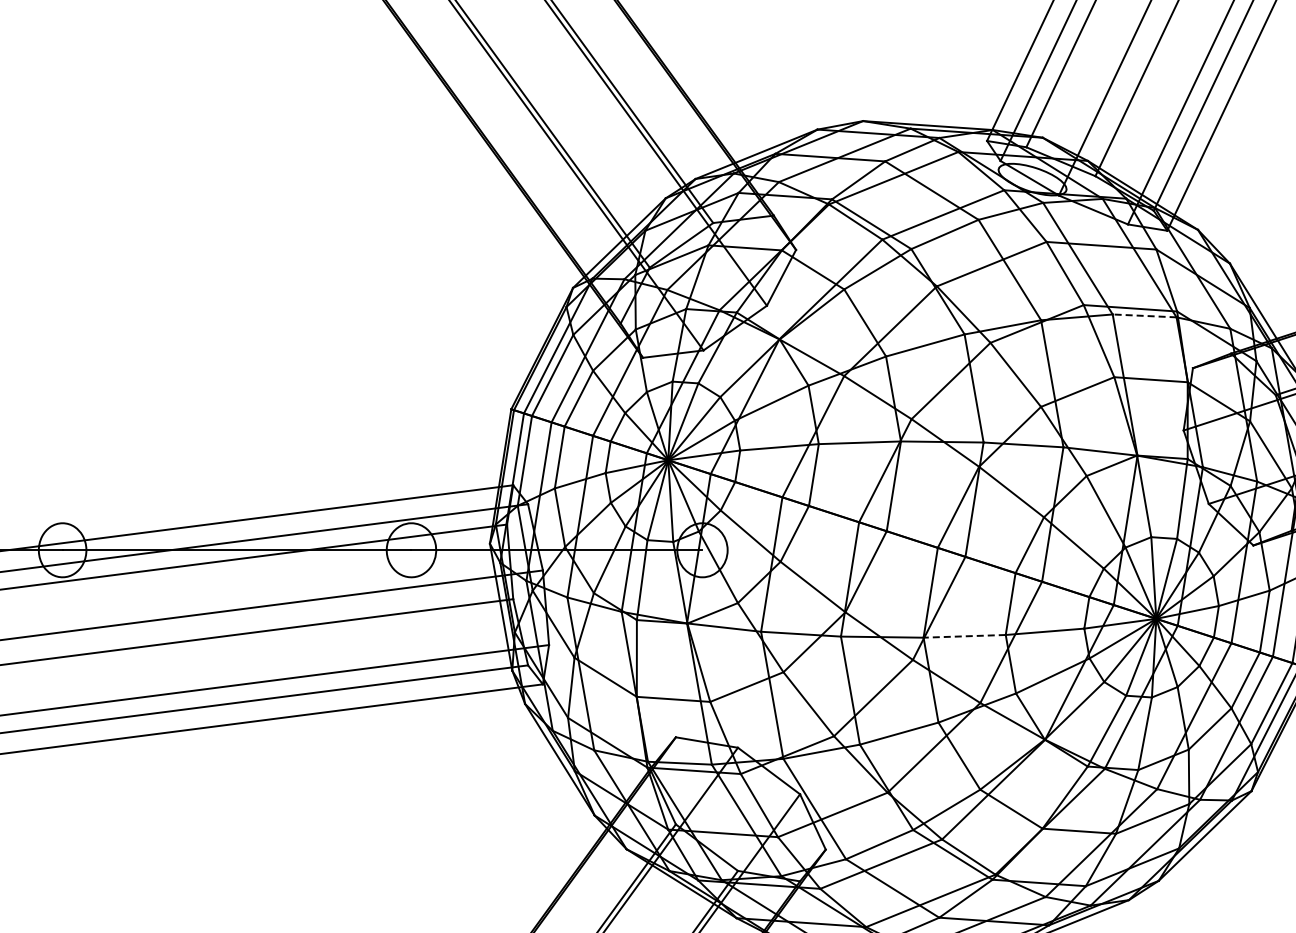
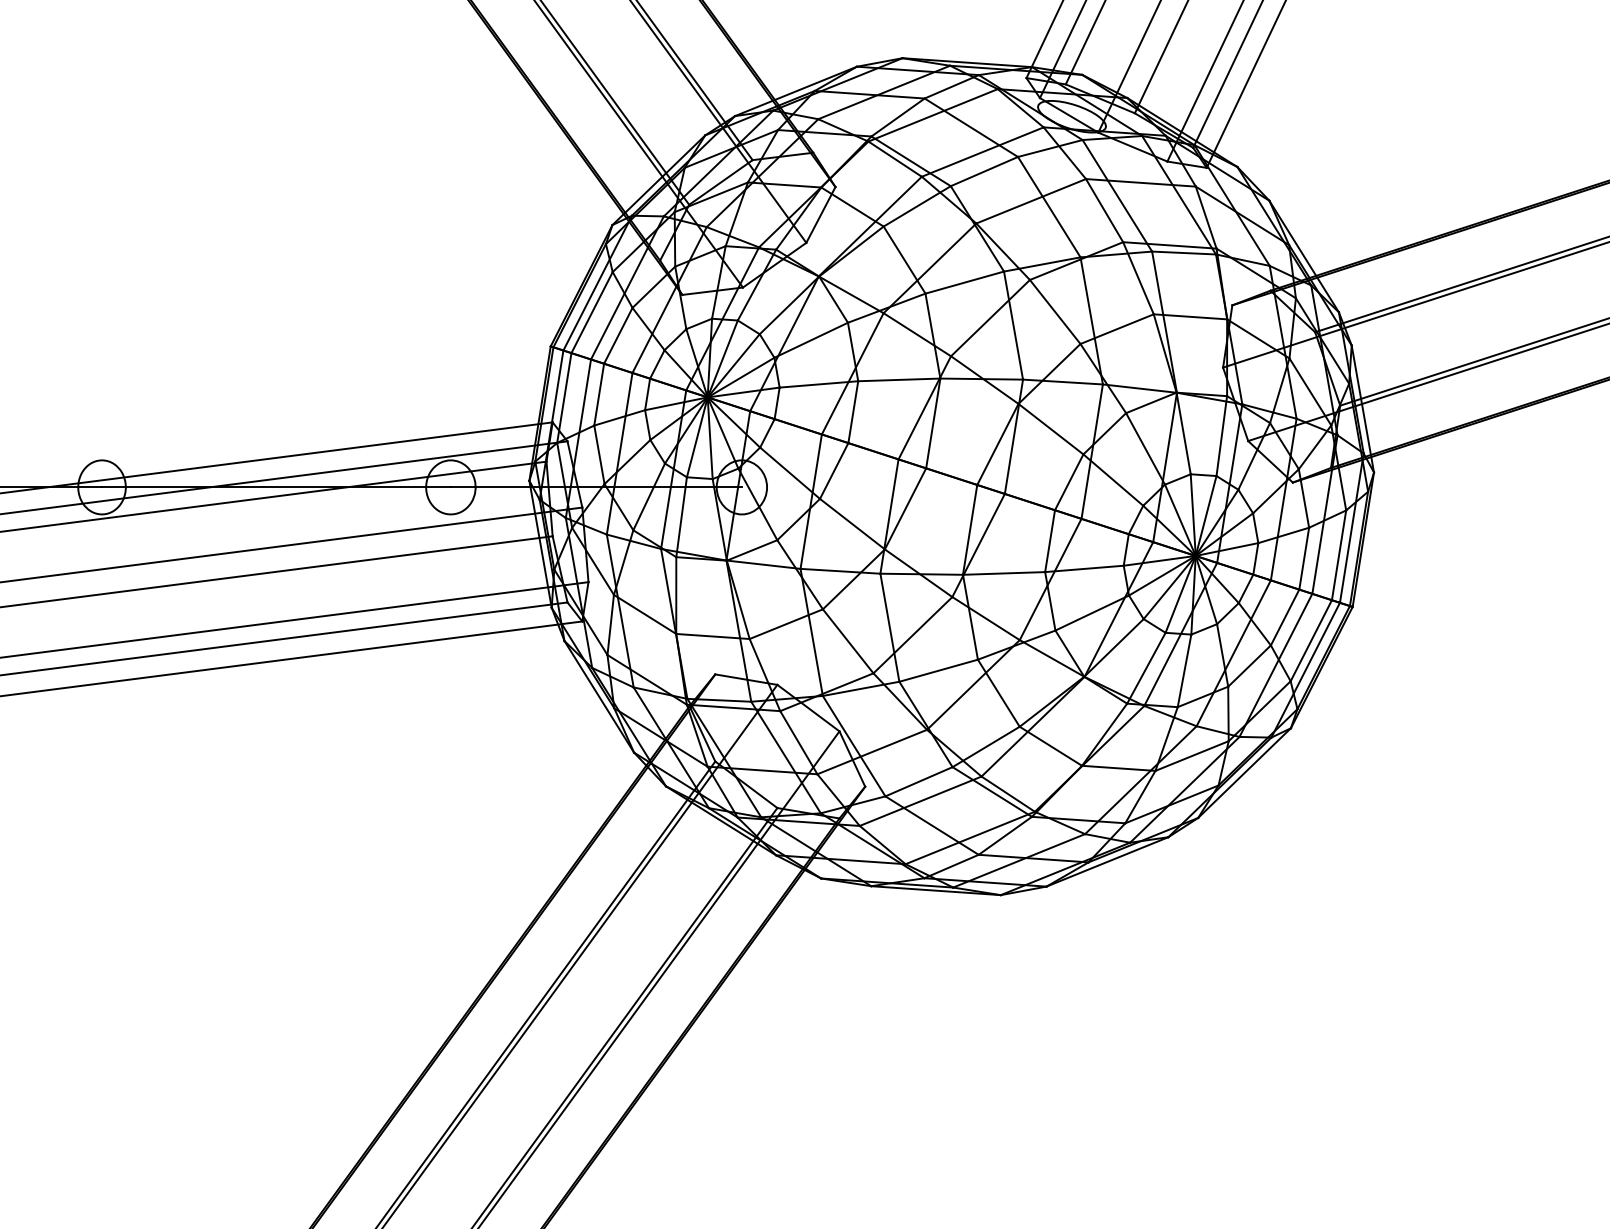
line: (1145, 316) -> (1184, 253), dashed -> solid
line: (964, 636) -> (1003, 573), dashed -> solid

